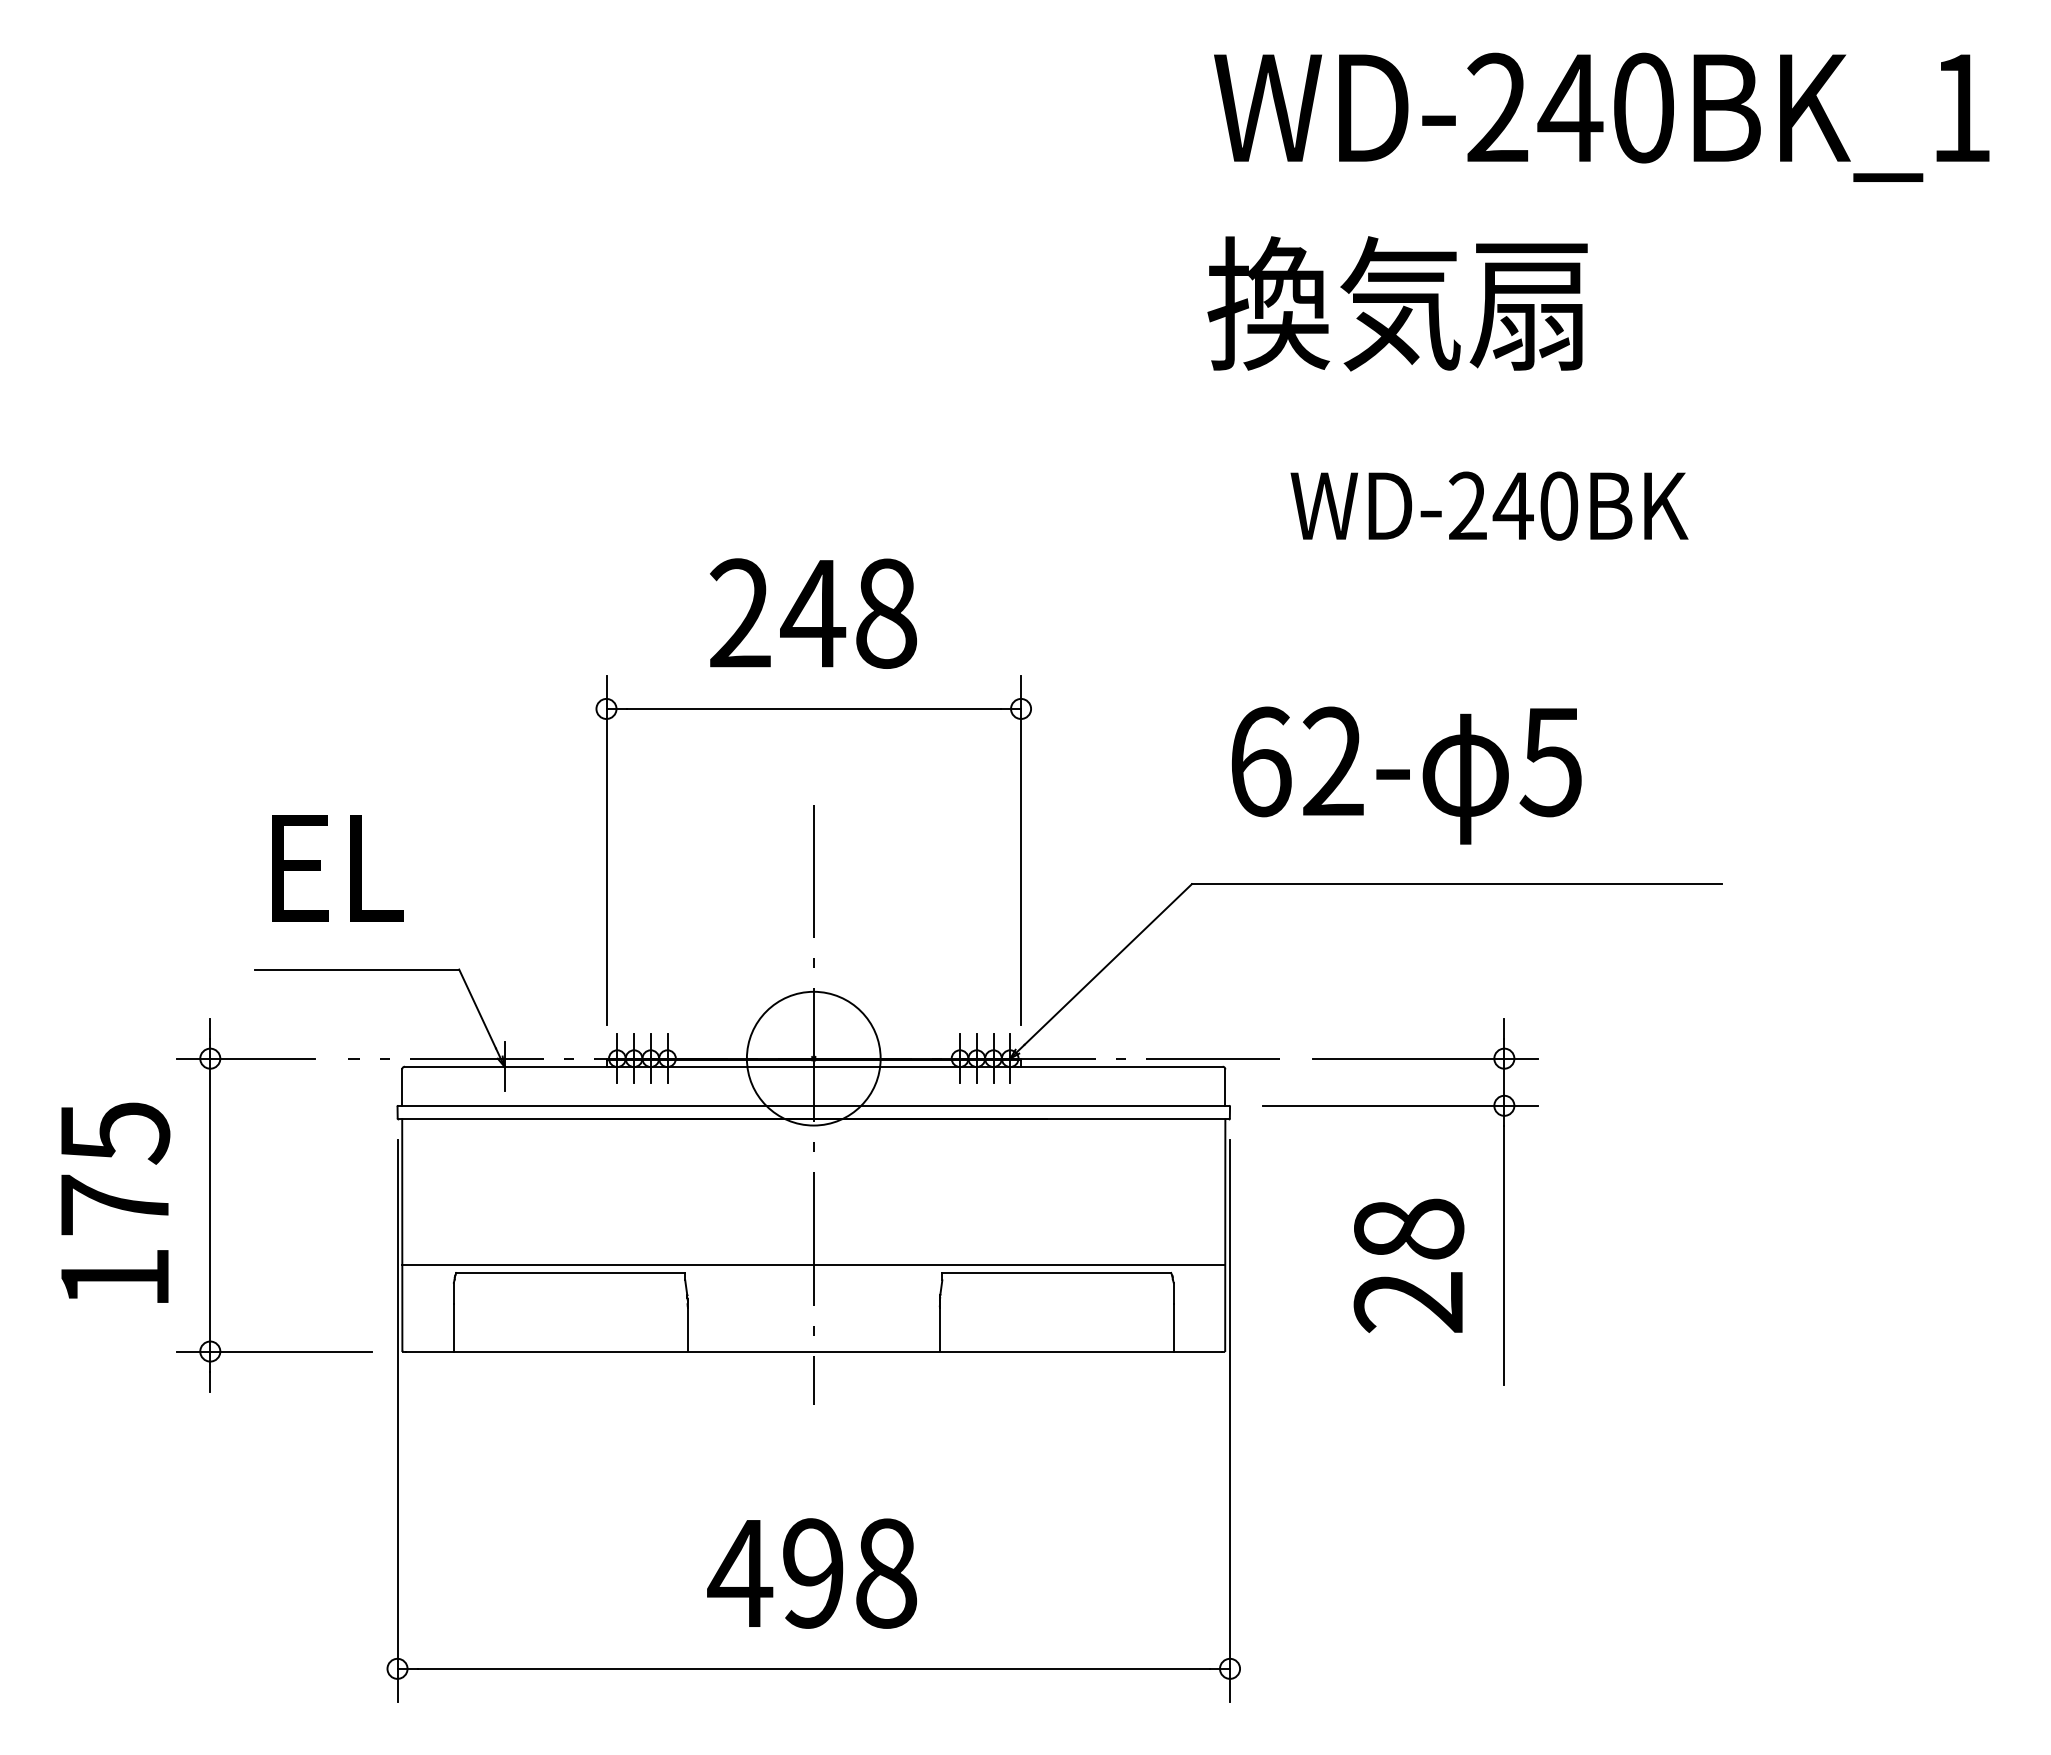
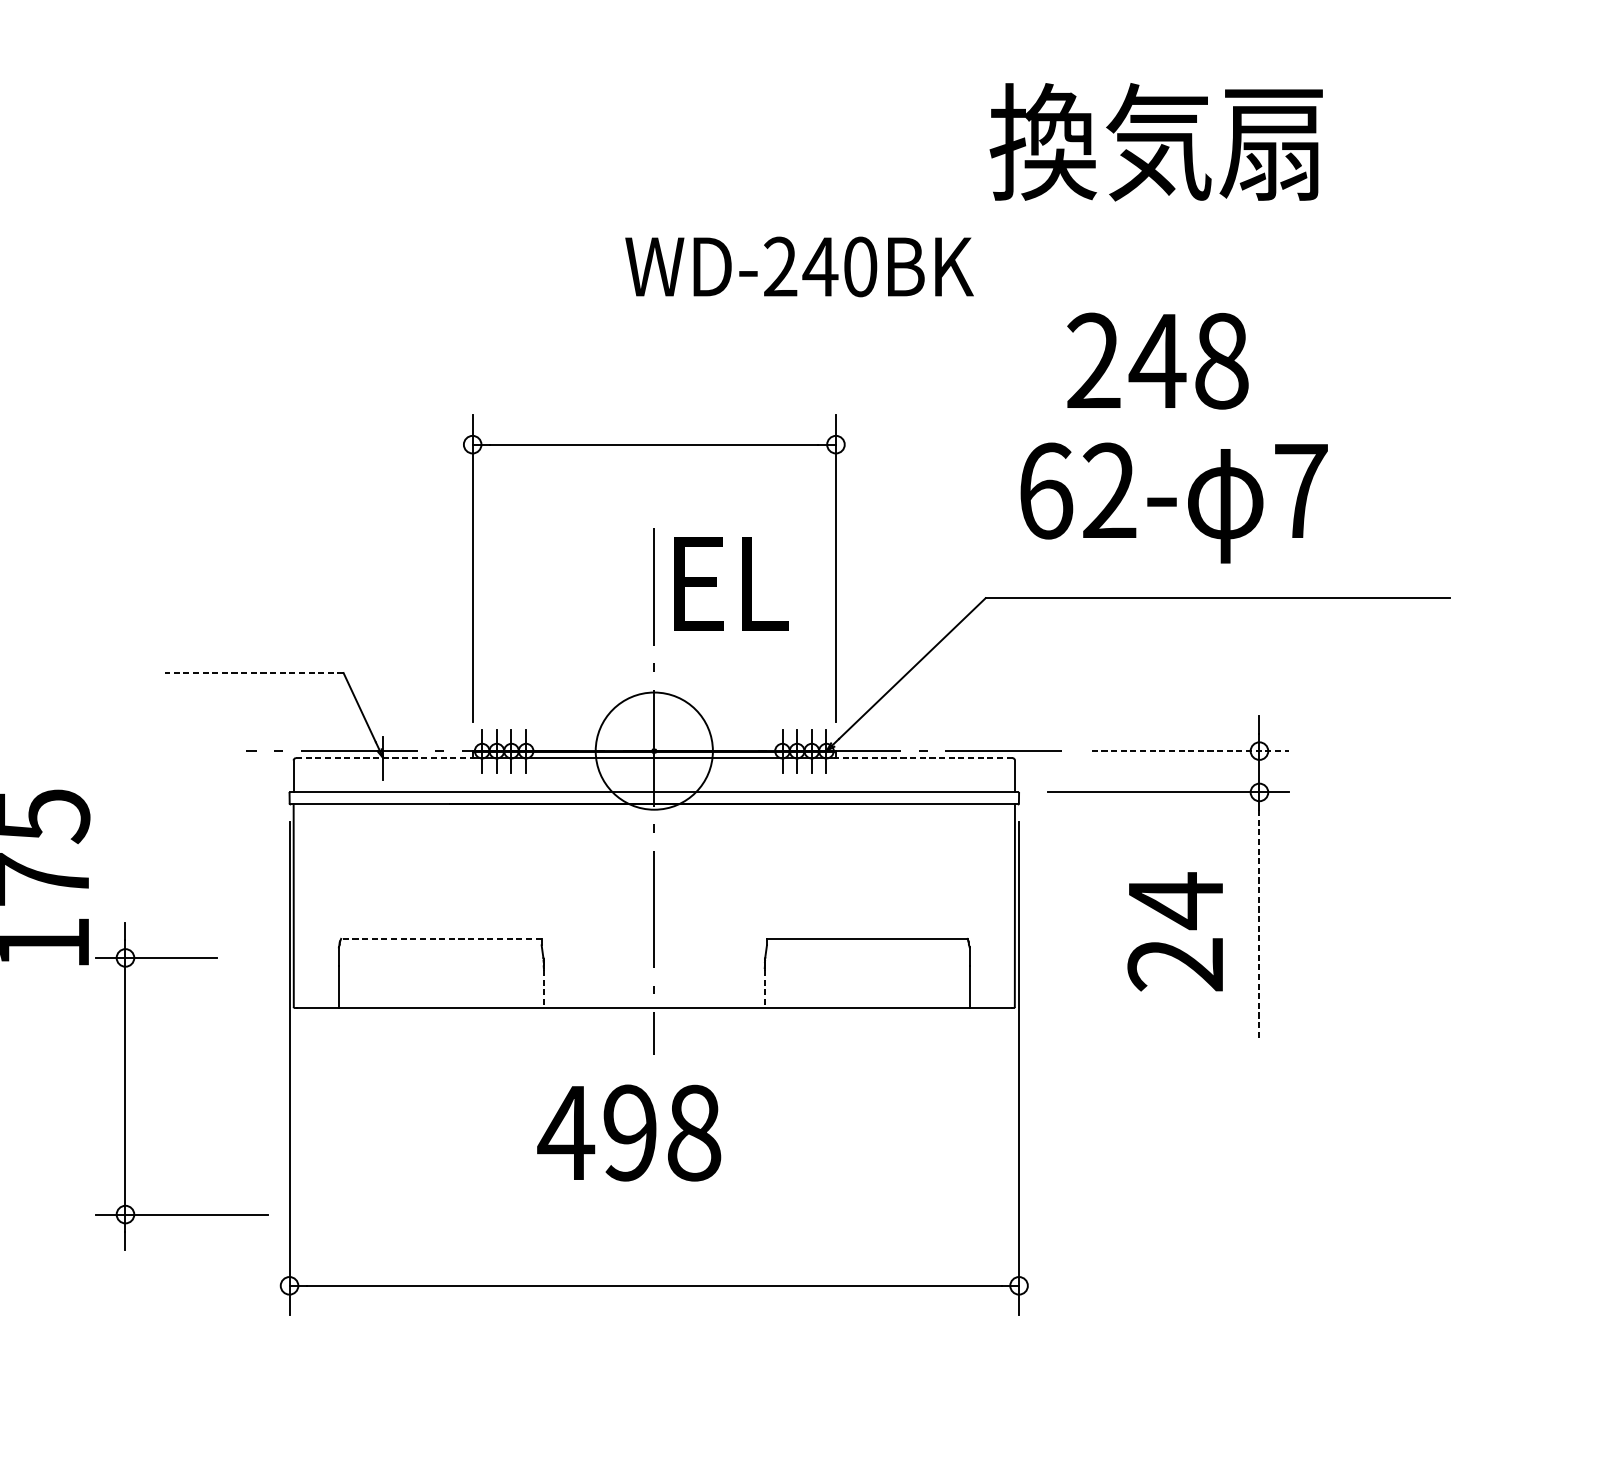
text: (1397, 303) -> (1156, 141), moved
text: (1489, 505) -> (799, 266), moved
text: (813, 613) -> (1157, 361), moved
text: (1550, 762) -> (1299, 491), 5 -> 7
text: (337, 868) -> (731, 584), moved
line: (357, 969) -> (254, 672), solid -> dashed
line: (1425, 1058) -> (1190, 750), solid -> dashed
line: (507, 1066) -> (385, 757), solid -> dashed
line: (1120, 1066) -> (923, 757), solid -> dashed
part: (210, 1205) -> (125, 1086), moved
text: (1409, 1229) -> (1176, 900), 28 -> 24
line: (1504, 1255) -> (1259, 923), solid -> dashed
line: (813, 1265) -> (654, 932), removed
line: (570, 1272) -> (441, 938), solid -> dashed
line: (687, 1330) -> (543, 989), solid -> dashed
line: (939, 1330) -> (764, 989), solid -> dashed
text: (811, 1573) -> (628, 1133), moved

